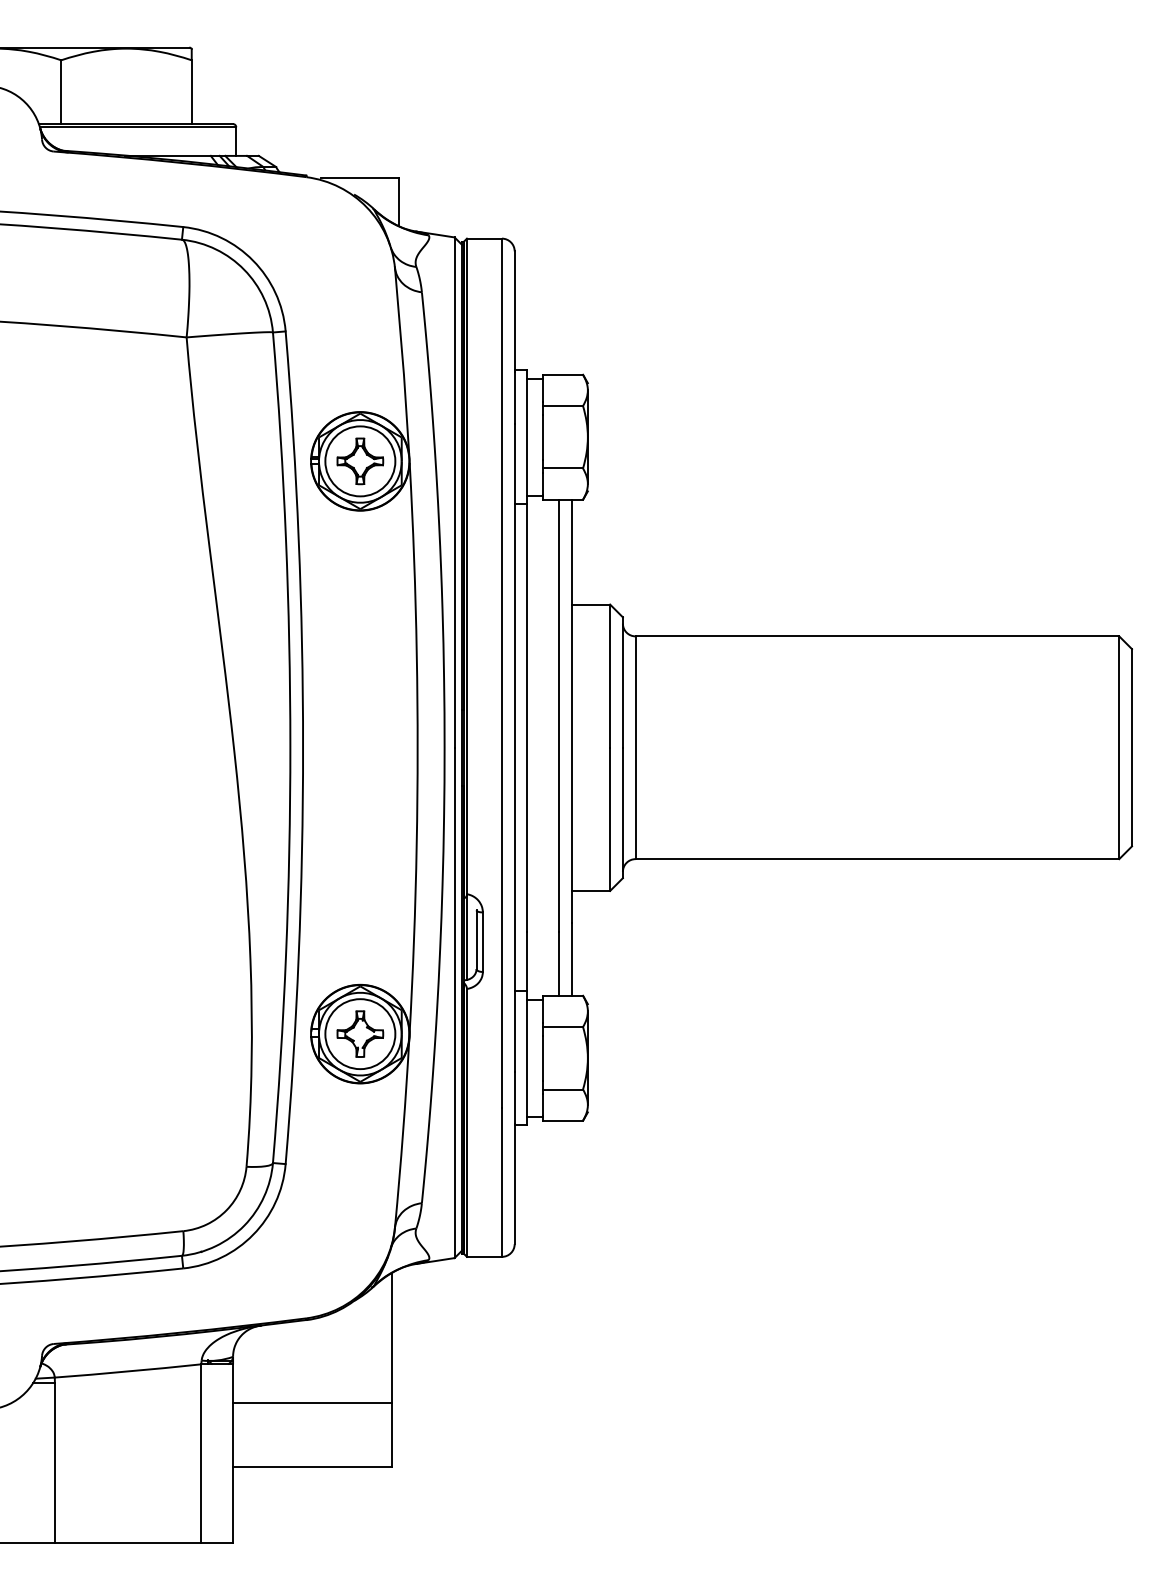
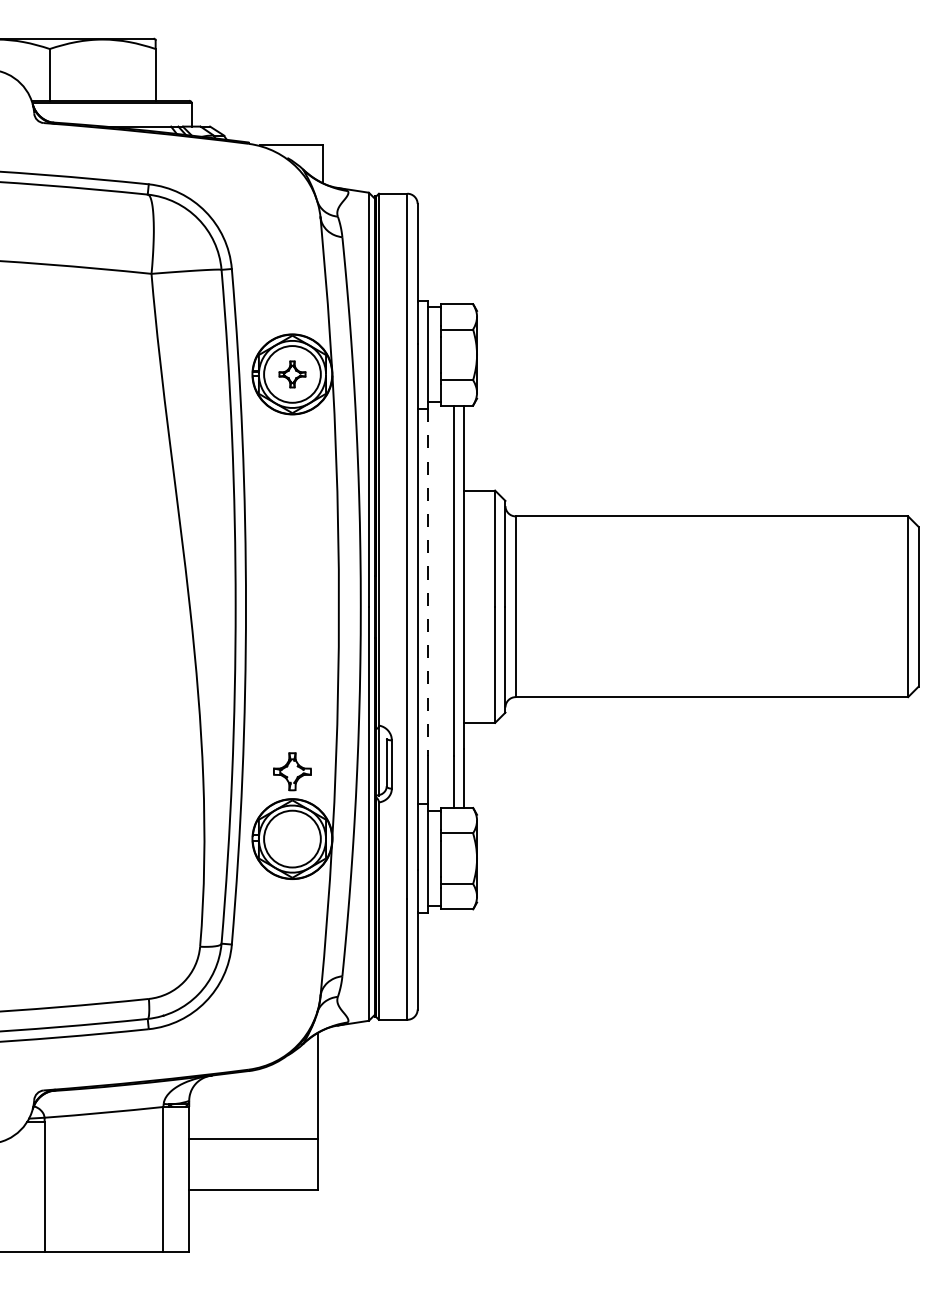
part: (360, 461) -> (292, 374), size x0.7
line: (527, 718) -> (428, 583), solid -> dashed
part: (360, 1033) -> (292, 771), moved

